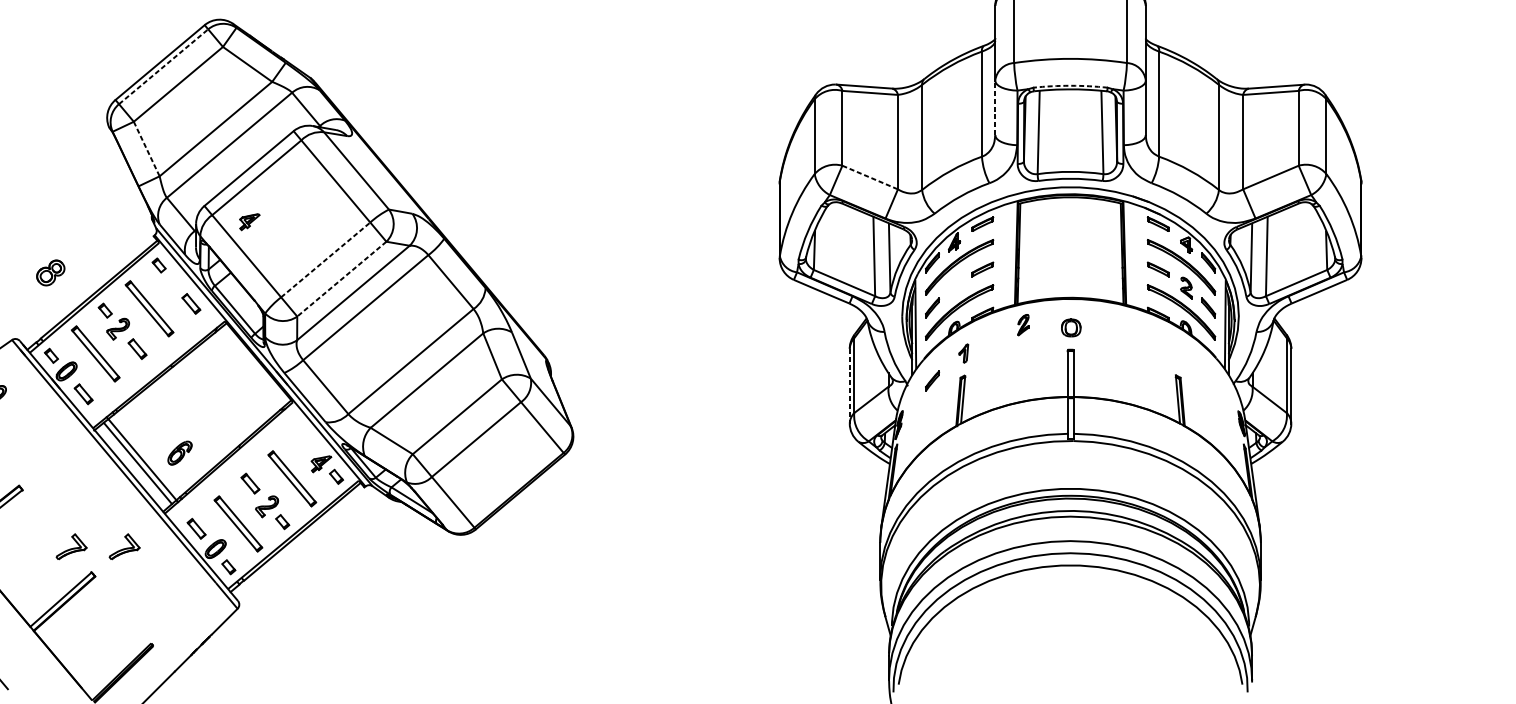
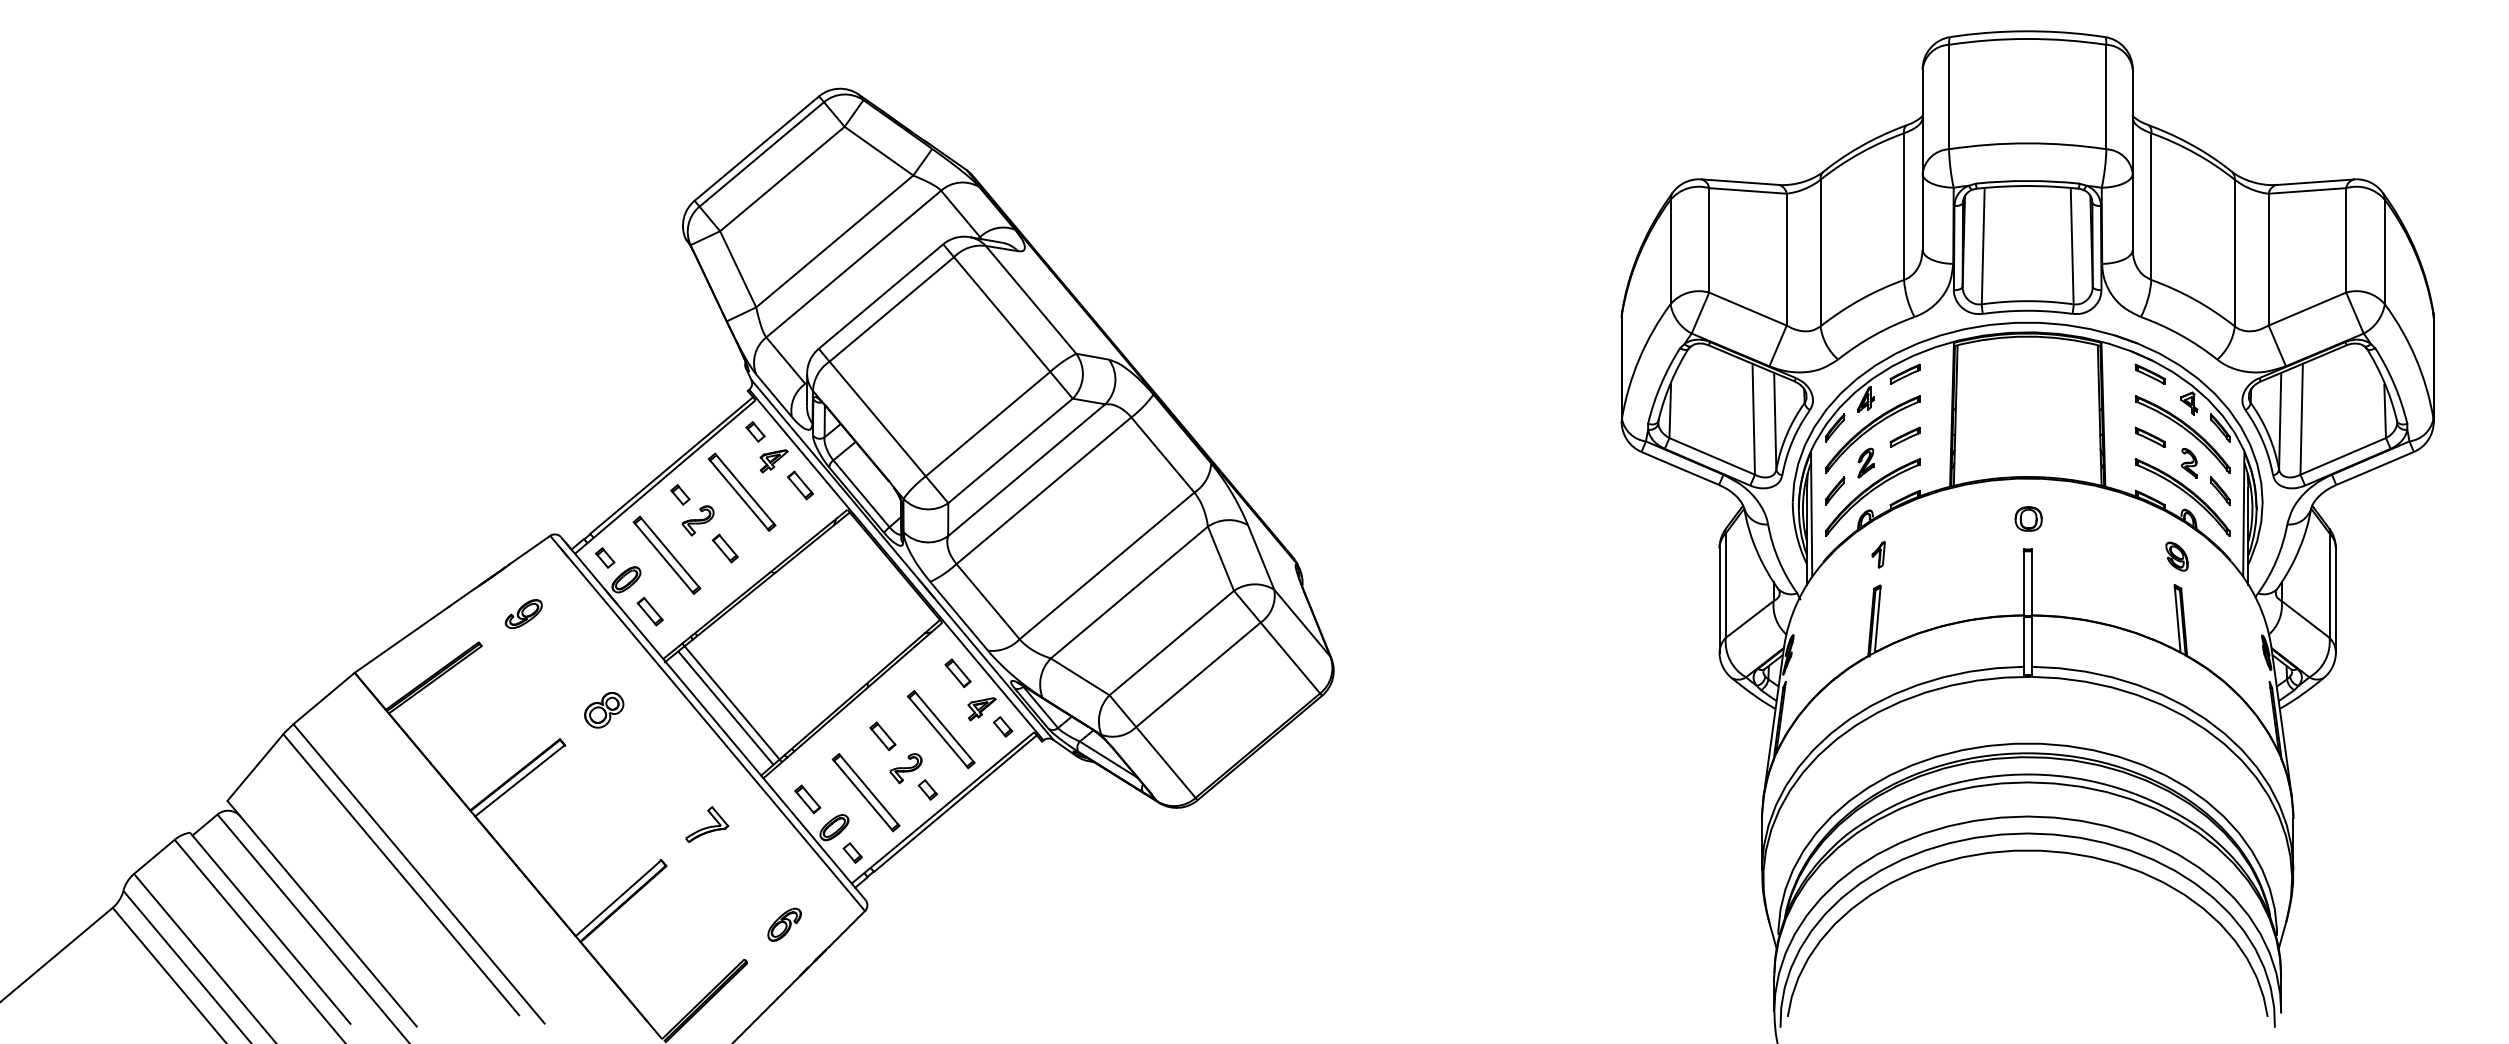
line: (164, 66) -> (762, 154), dashed -> solid
arc: (1070, 86) -> (2027, 181), dashed -> solid
line: (995, 107) -> (1922, 211), dashed -> solid
line: (146, 149) -> (738, 269), dashed -> solid
line: (870, 177) -> (1748, 309), dashed -> solid
part: (249, 222) -> (773, 461), moved
line: (326, 259) -> (988, 423), dashed -> solid
part: (50, 273) -> (604, 710), moved
line: (341, 279) -> (1010, 451), dashed -> solid
part: (1023, 324) -> (1865, 462), moved
part: (1177, 354) -> (2176, 556), added
part: (932, 380) -> (1834, 592), removed
line: (849, 386) -> (1719, 600), dashed -> solid
part: (303, 438) -> (957, 673), added
part: (179, 452) -> (784, 924), moved
part: (71, 546) -> (633, 824), removed

